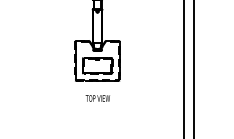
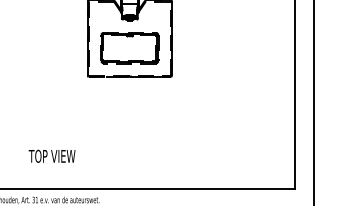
text: (97, 98) -> (51, 156), moved

